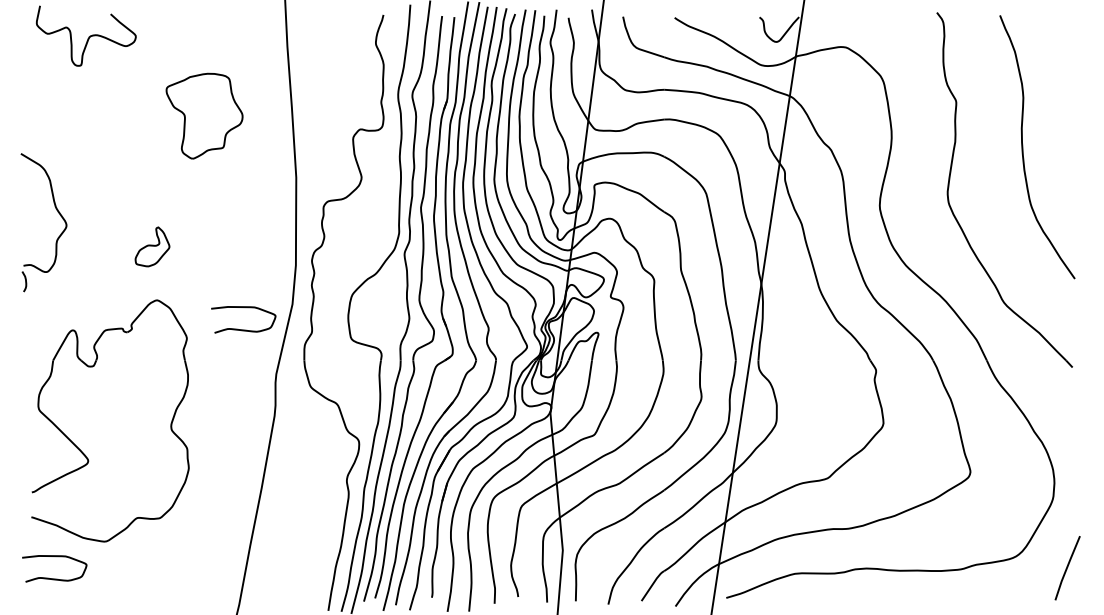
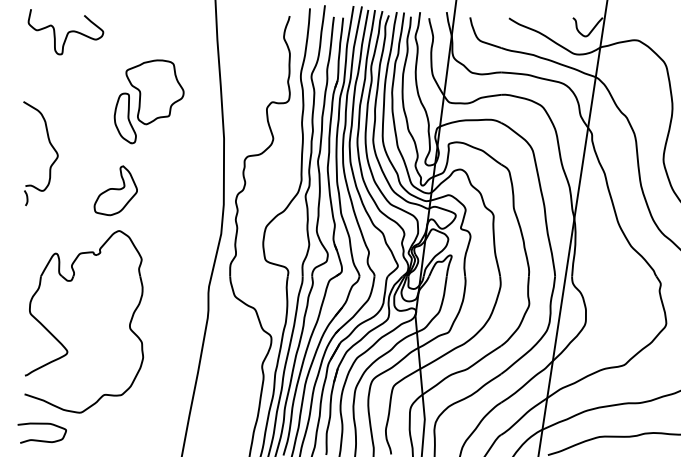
part: (165, 150) -> (125, 118), added
part: (57, 212) -> (51, 146), moved
part: (152, 246) -> (115, 190), size x1.67
curve: (243, 329) -> (184, 252), removed

